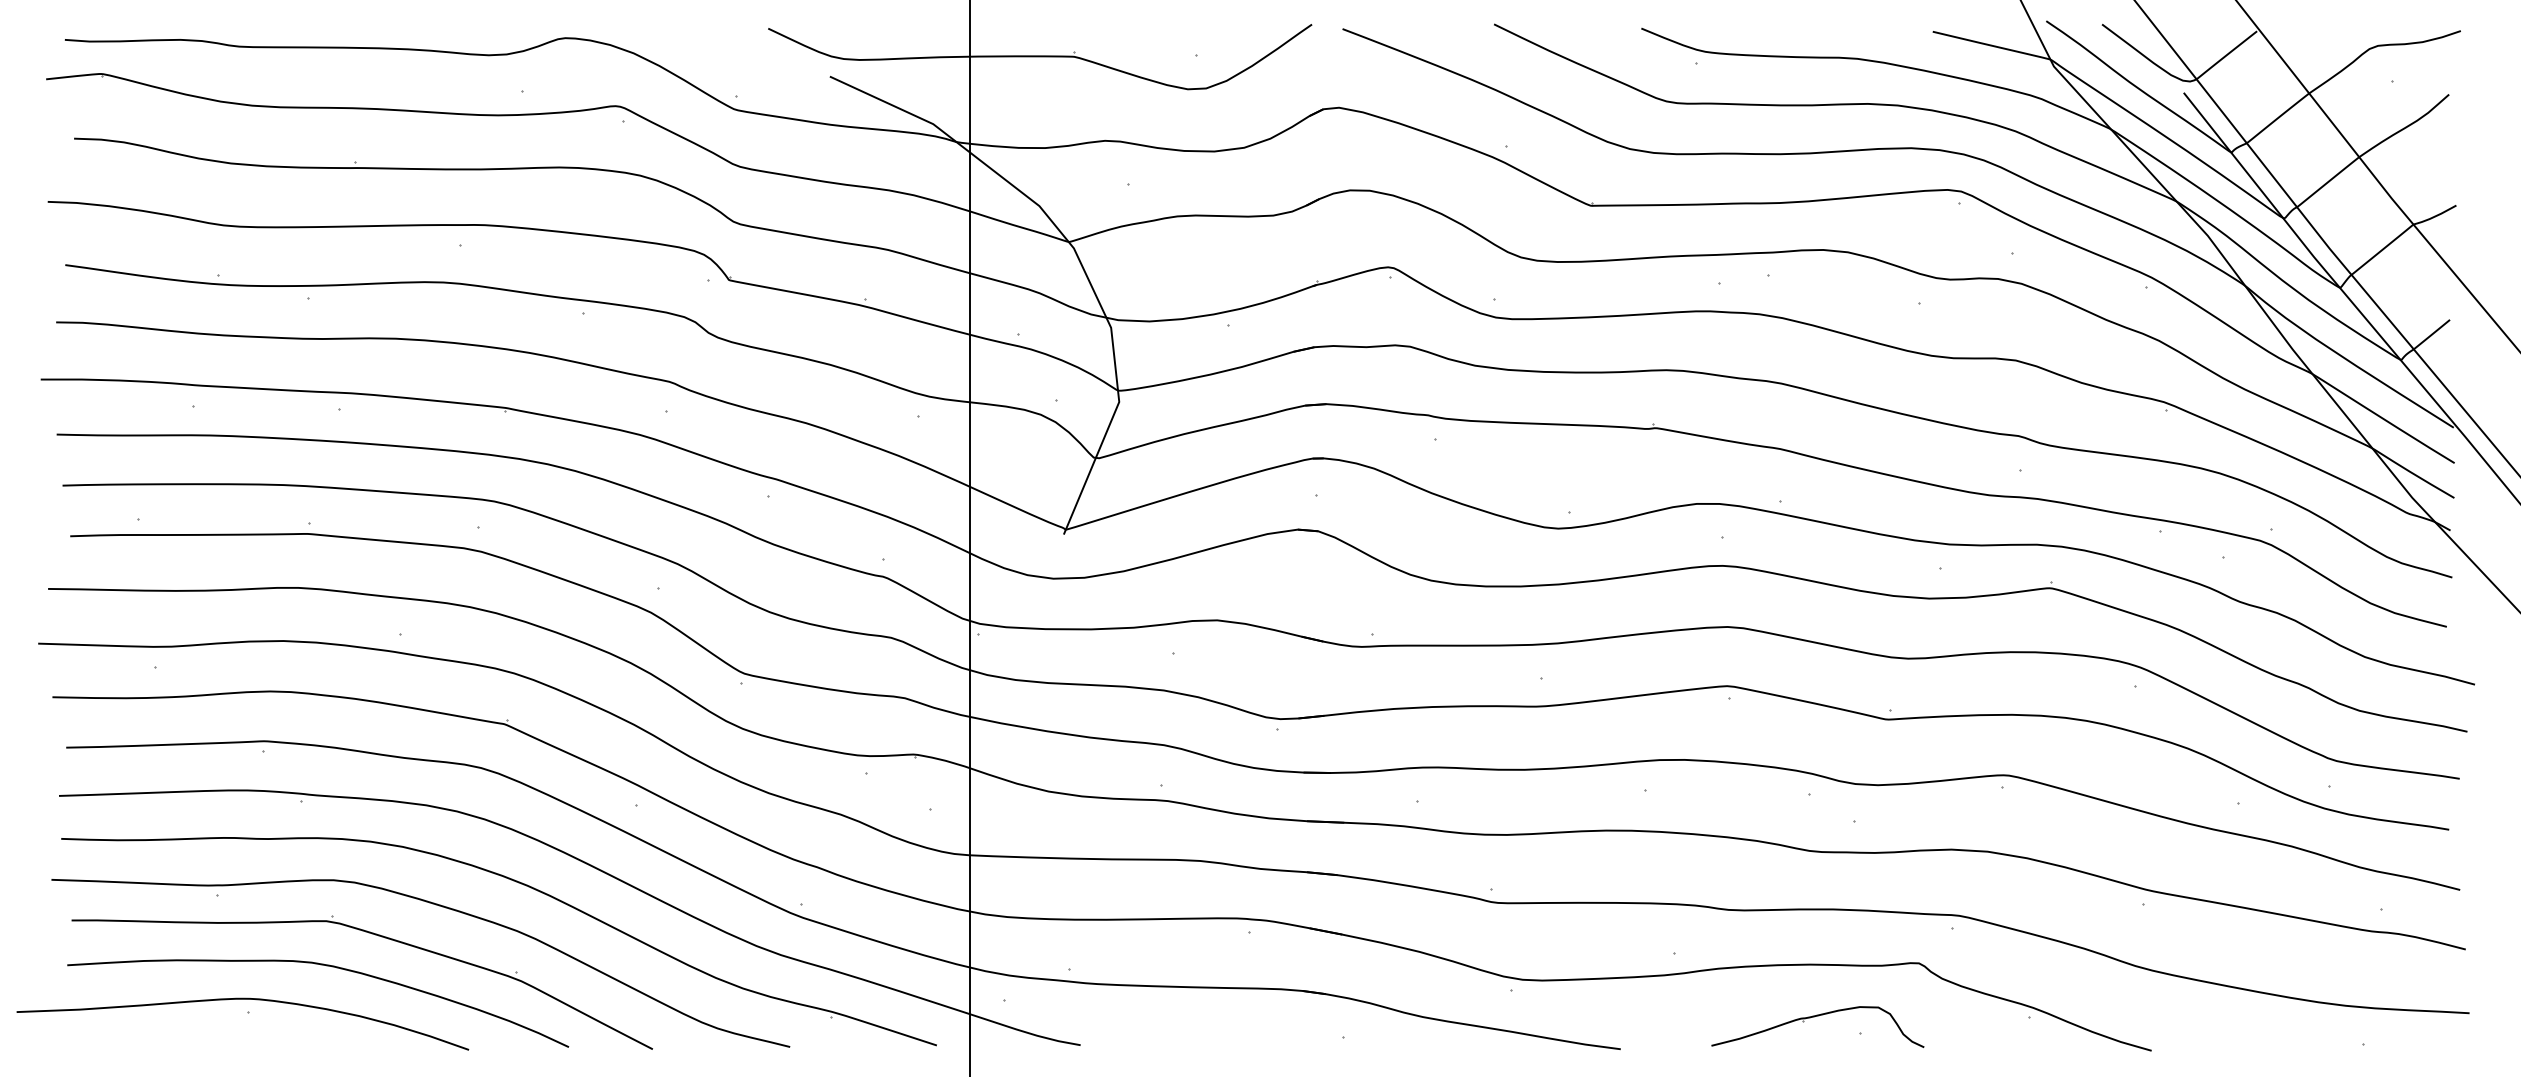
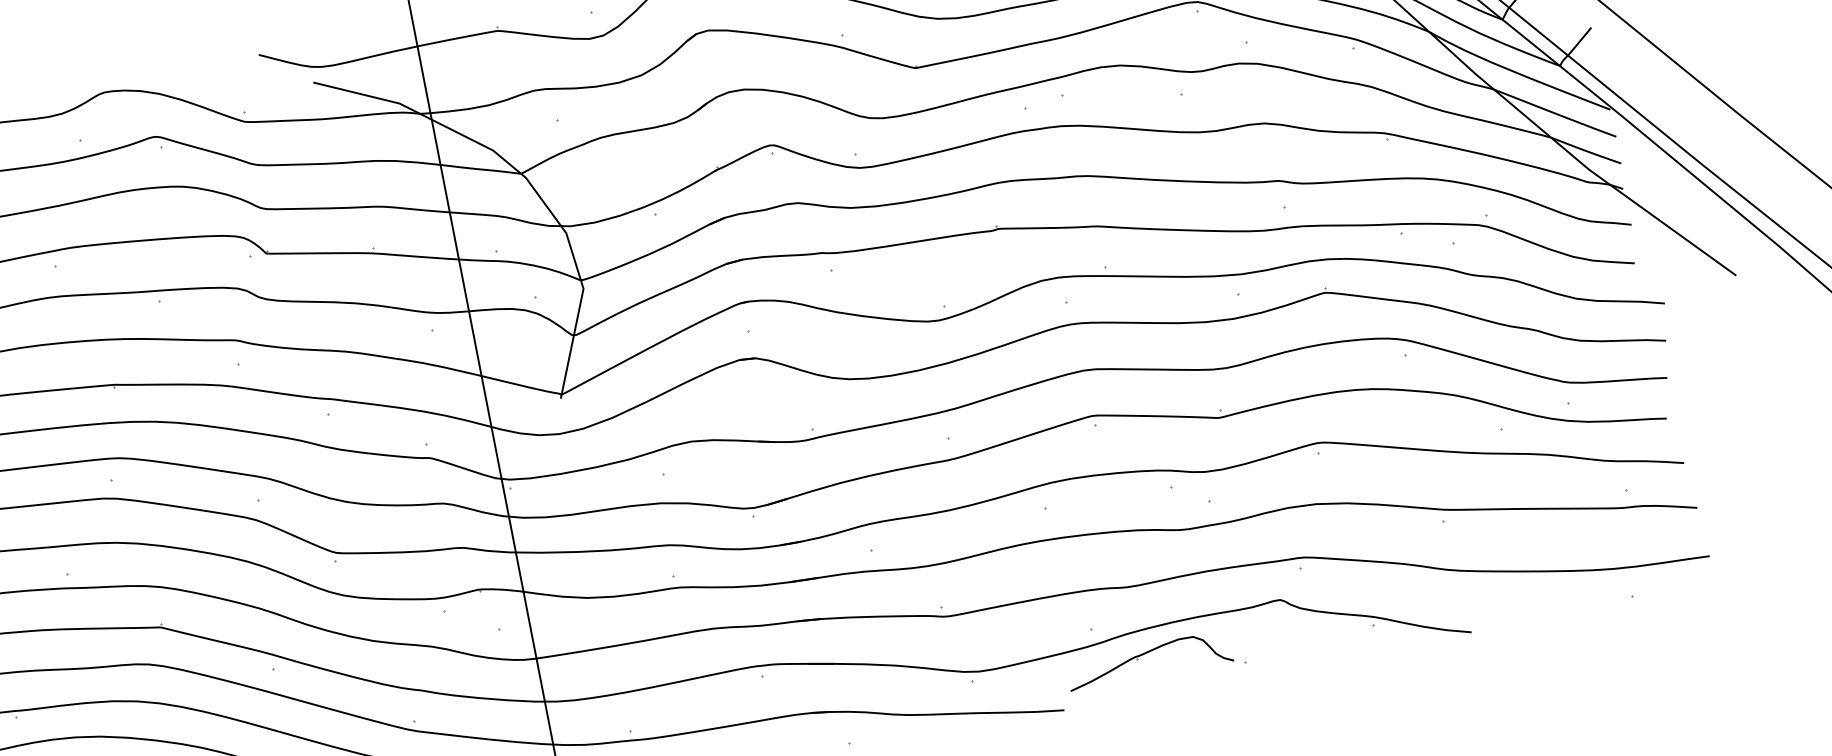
part: (1814, 1017) -> (1145, 654), moved

